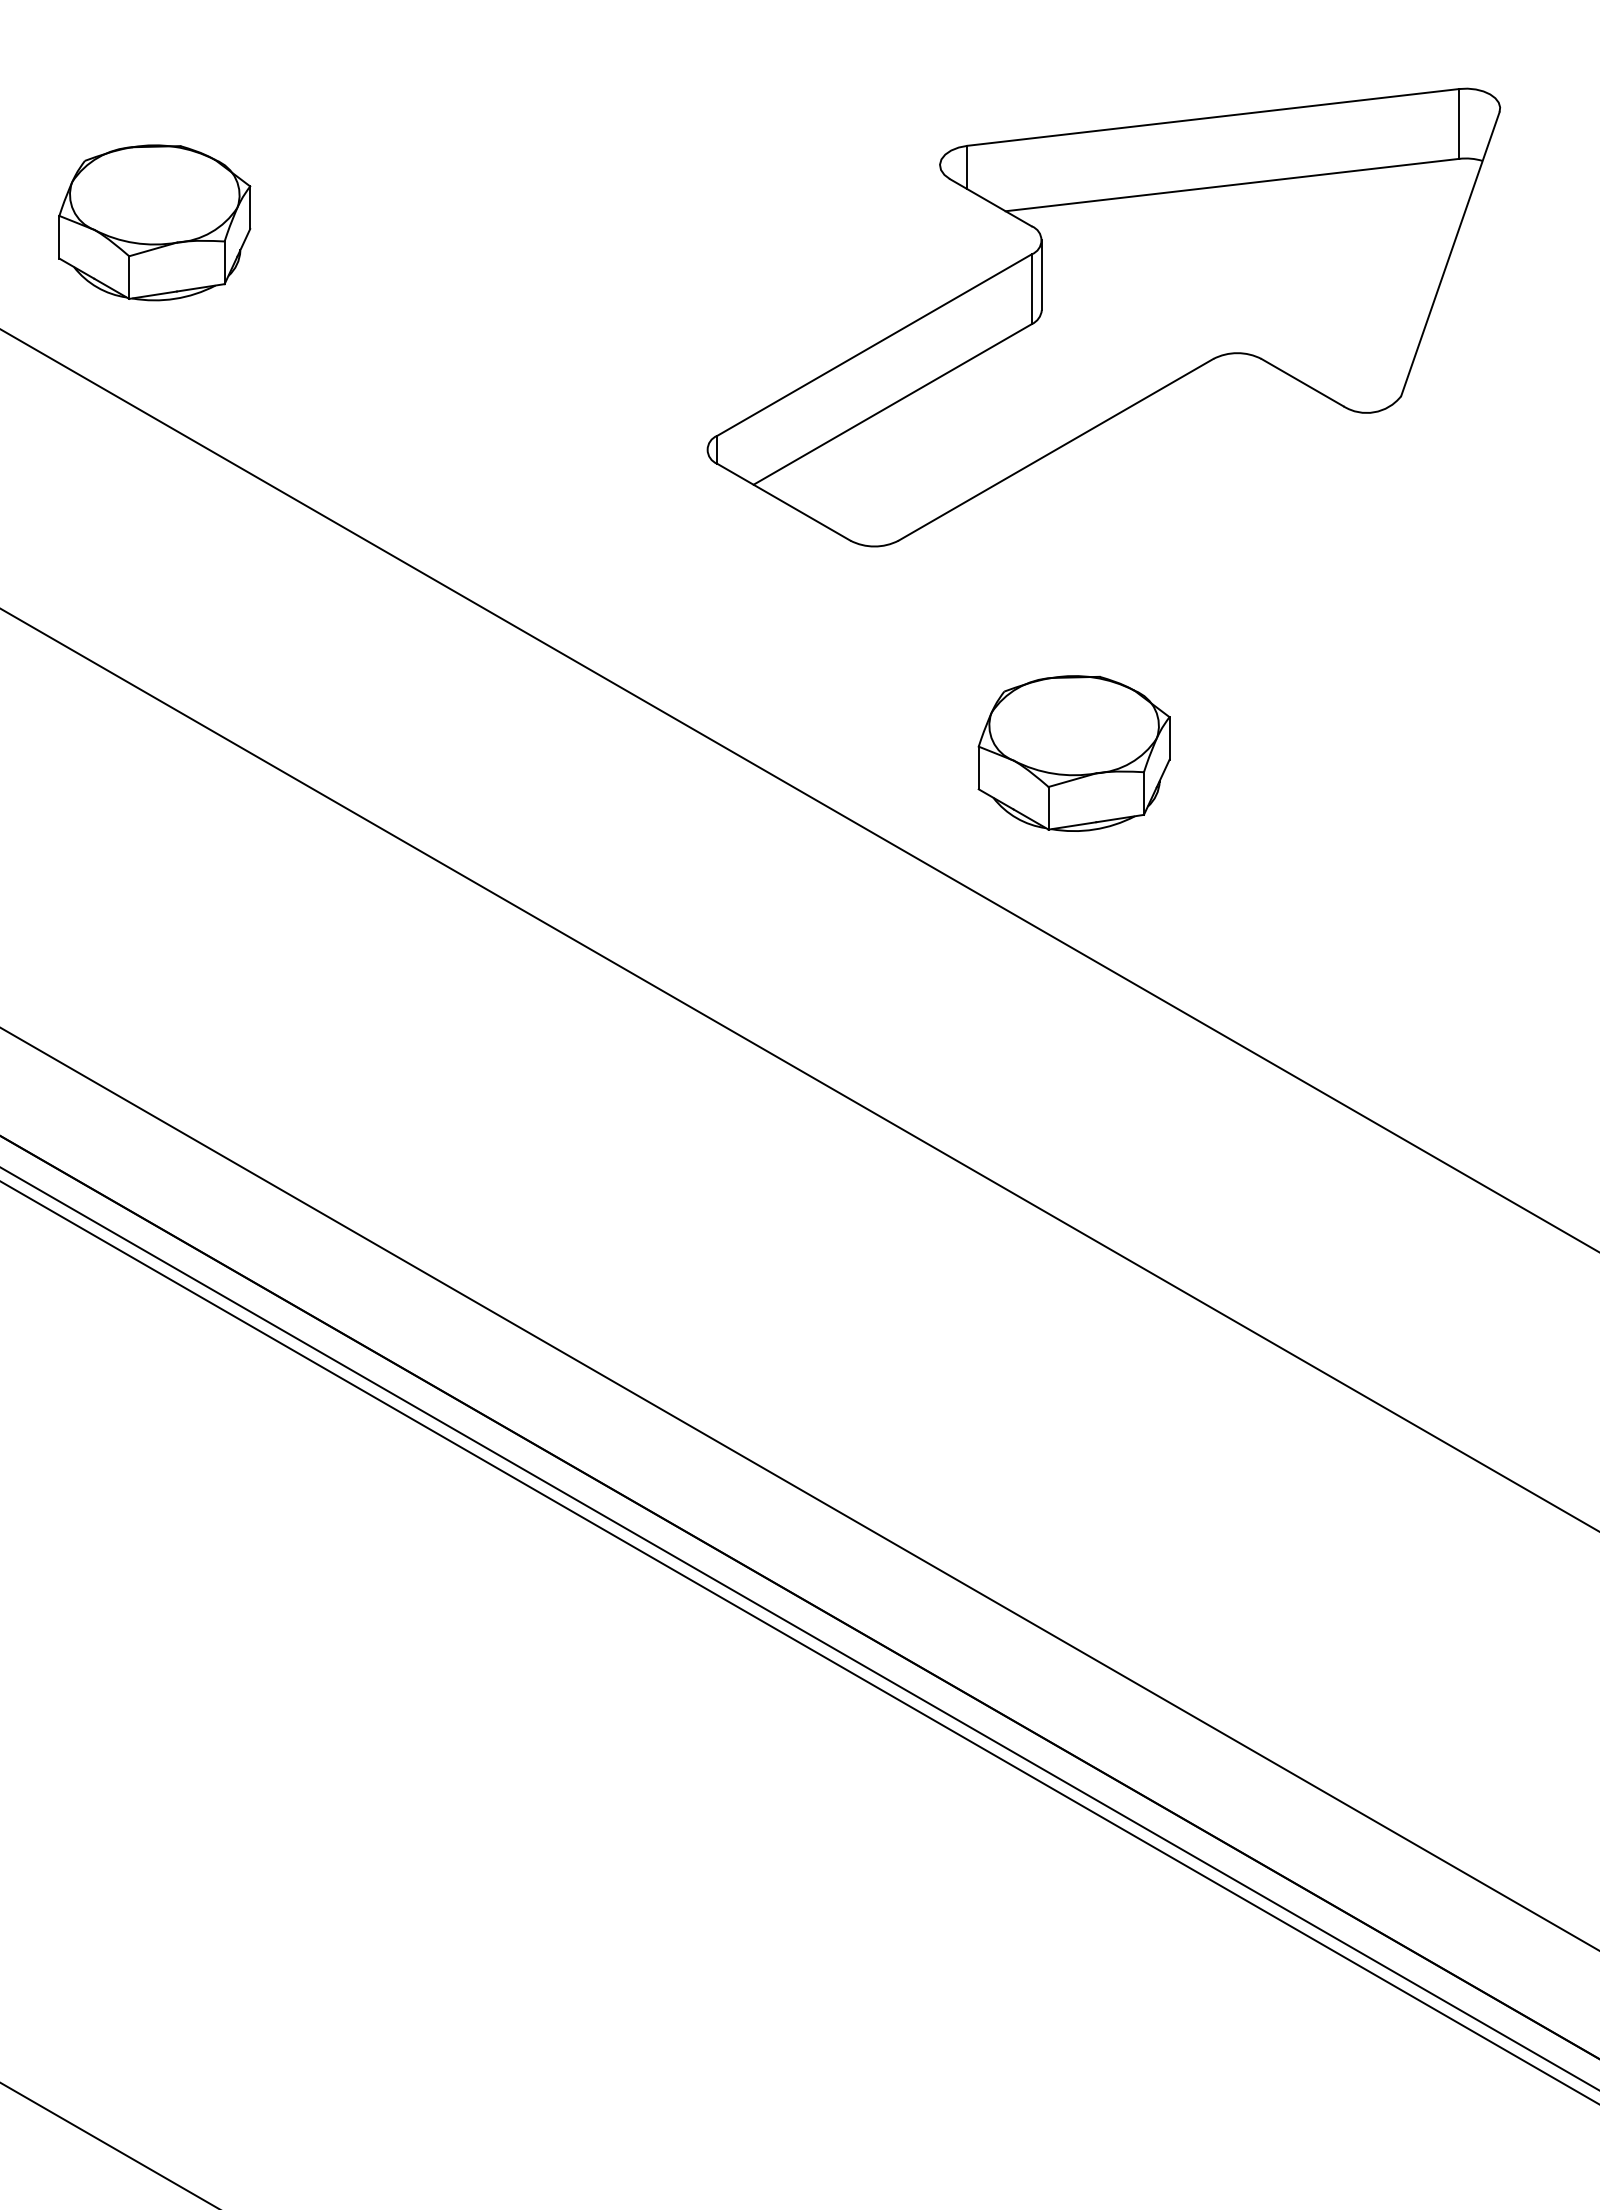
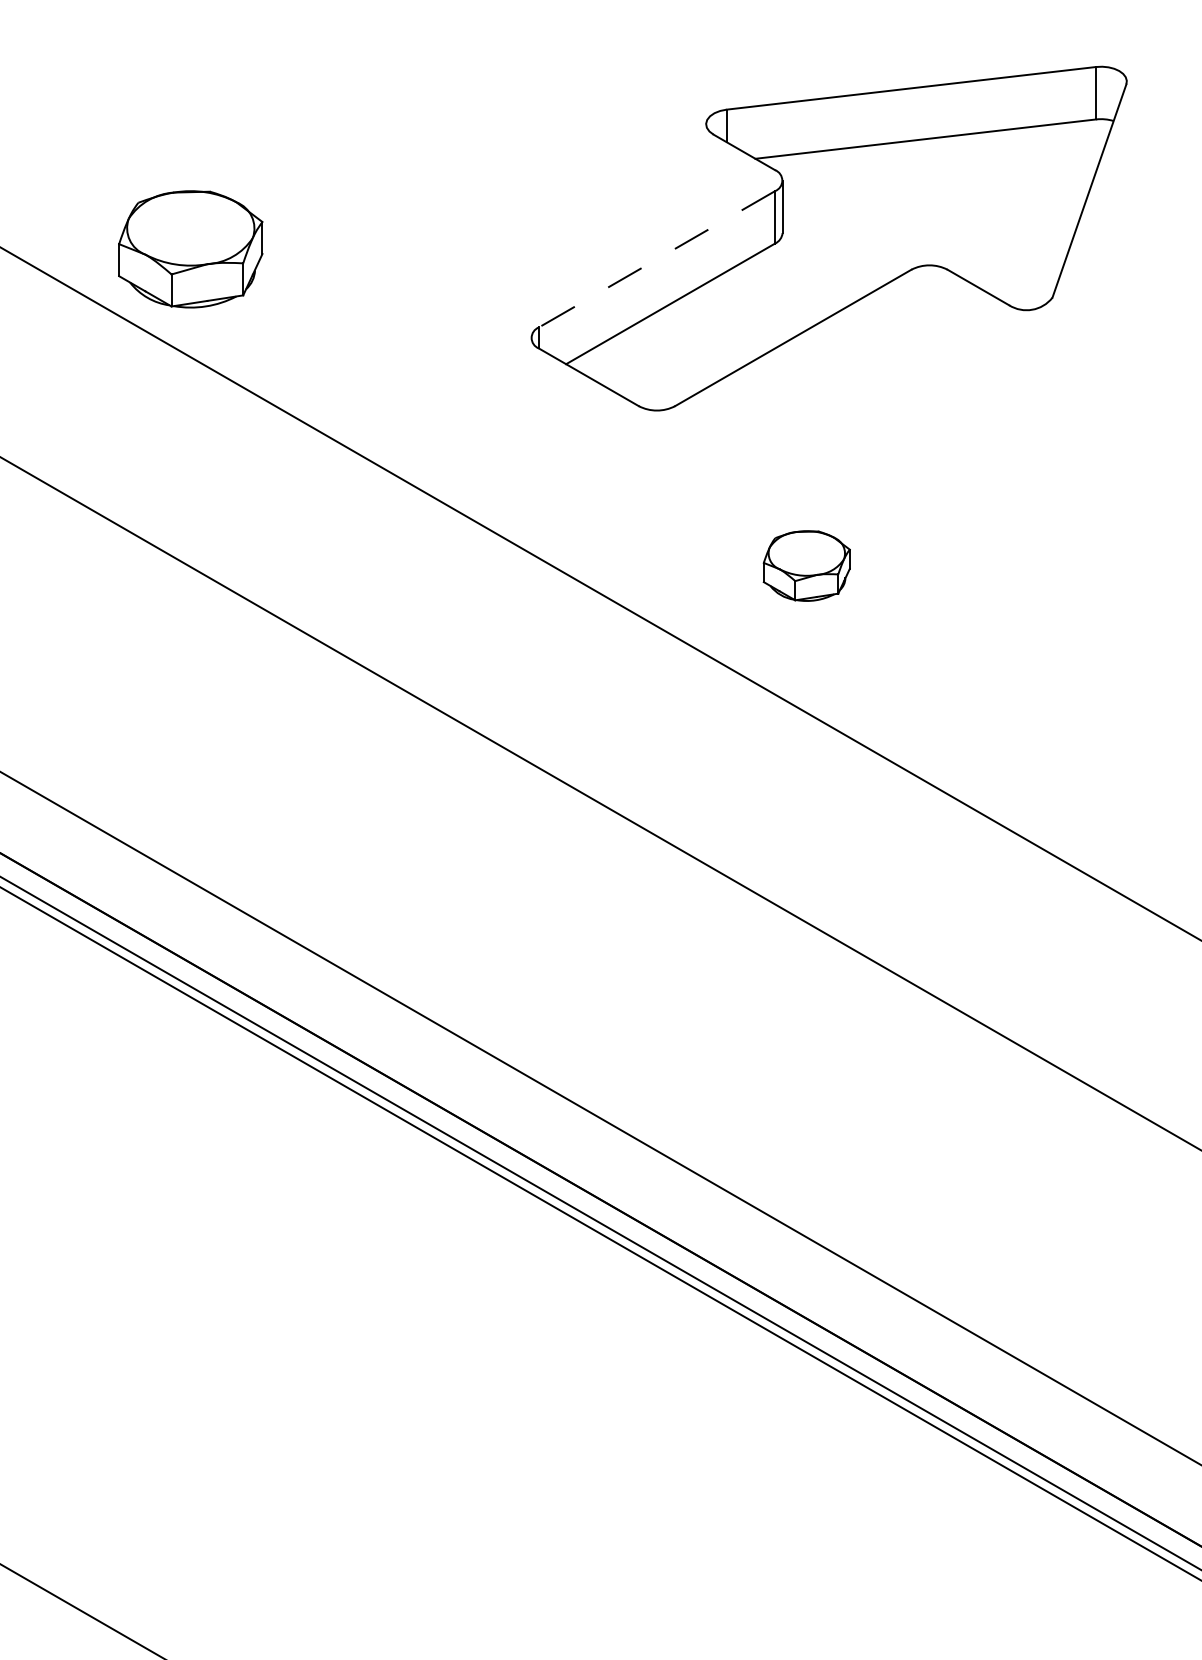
part: (154, 222) -> (190, 249), moved
line: (874, 345) -> (656, 259), solid -> dashed
part: (1073, 753) -> (806, 566), size x0.6

